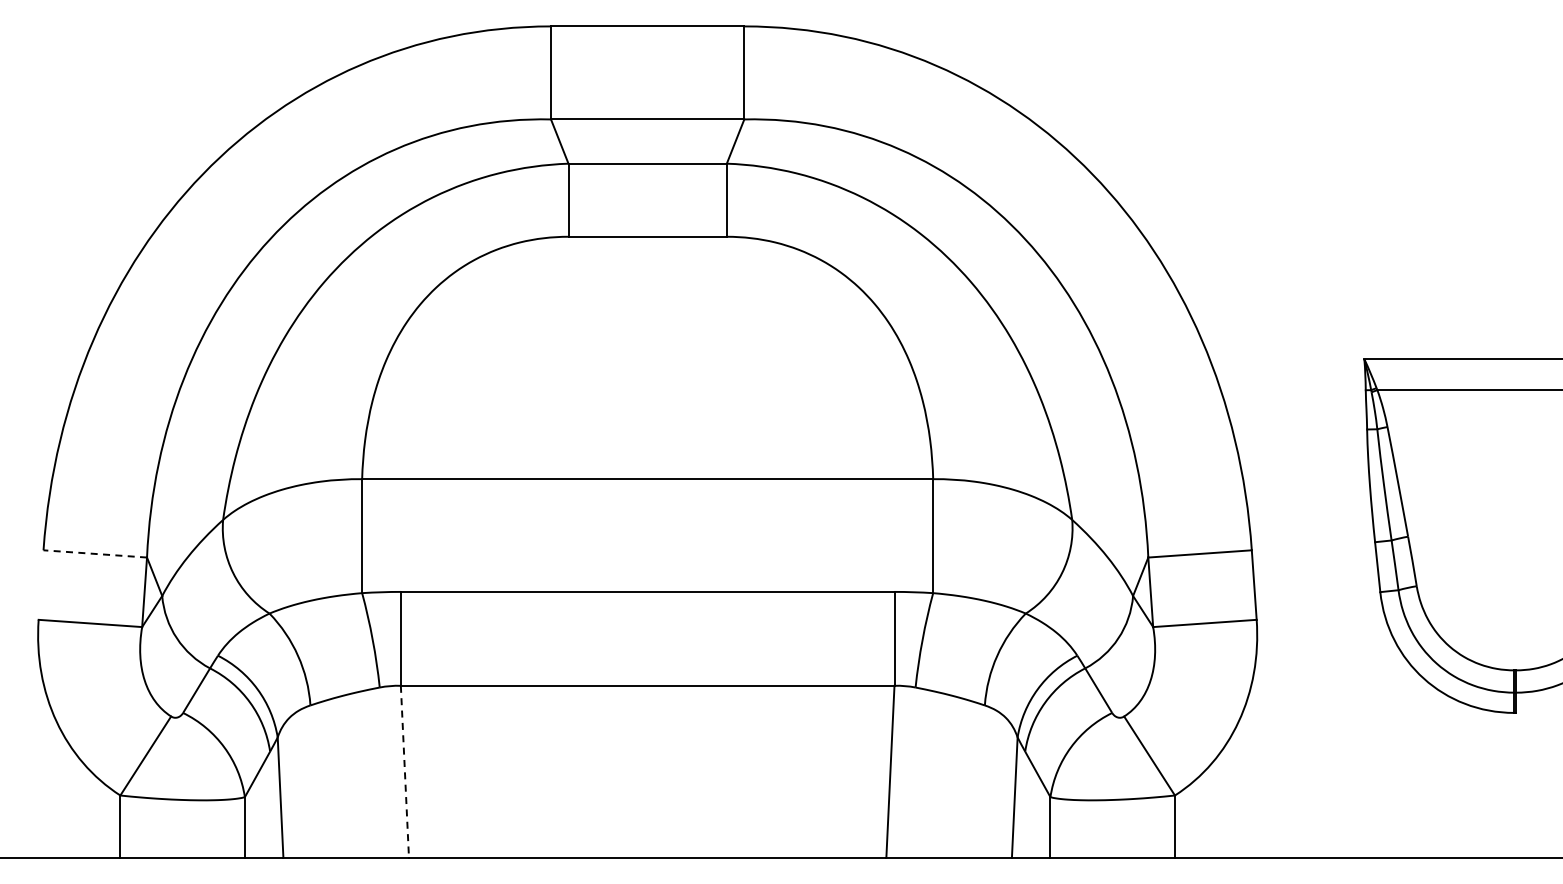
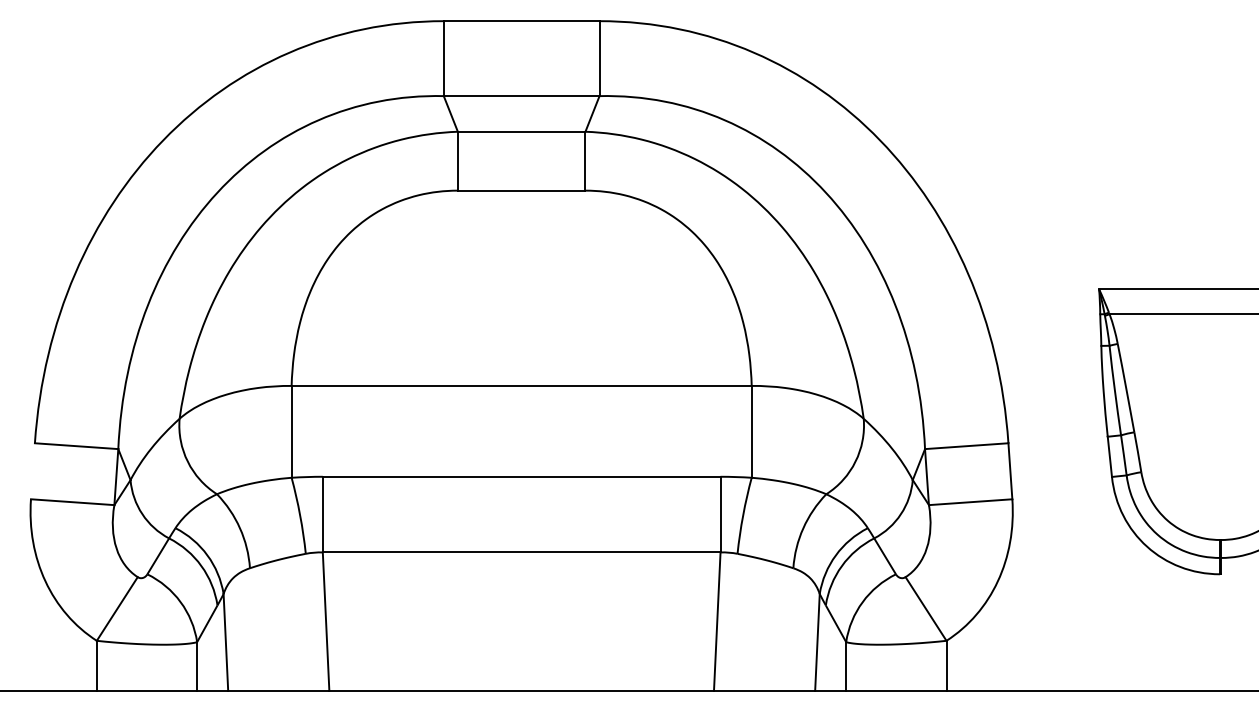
line: (95, 553) -> (76, 445), dashed -> solid
line: (404, 771) -> (325, 621), dashed -> solid

